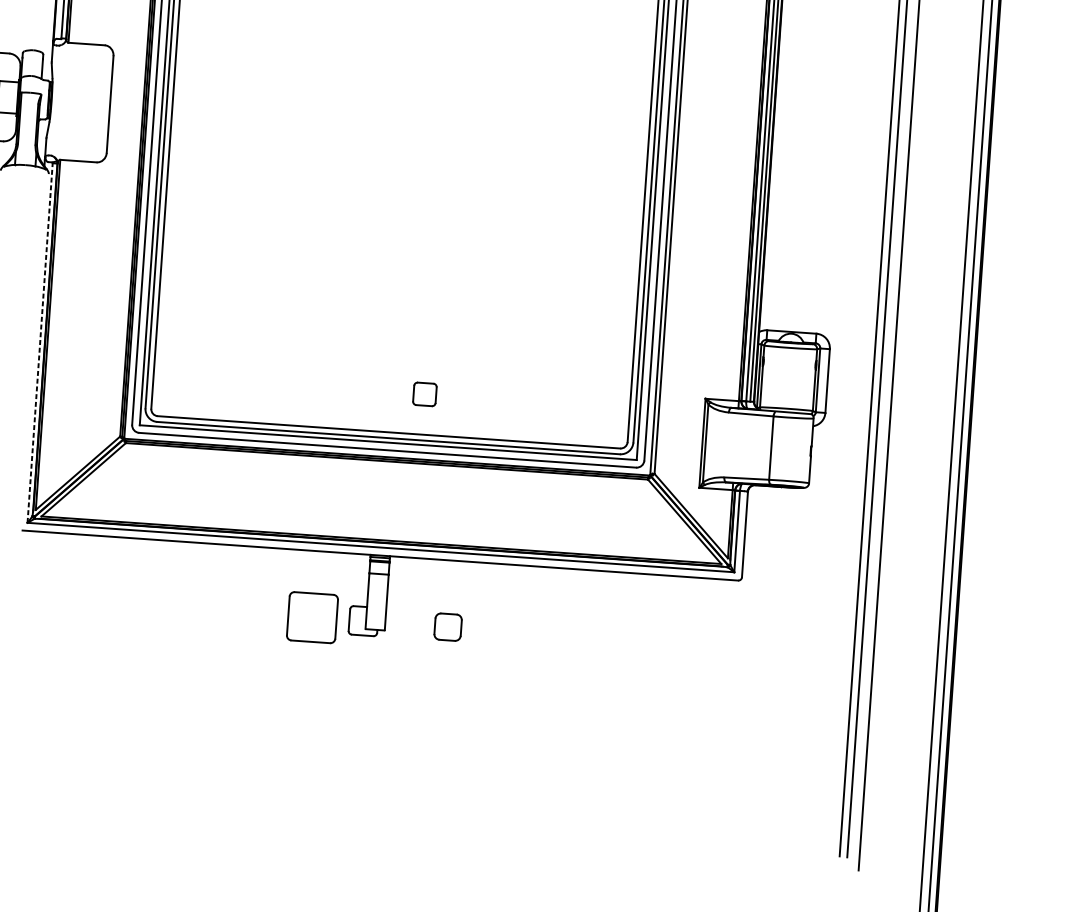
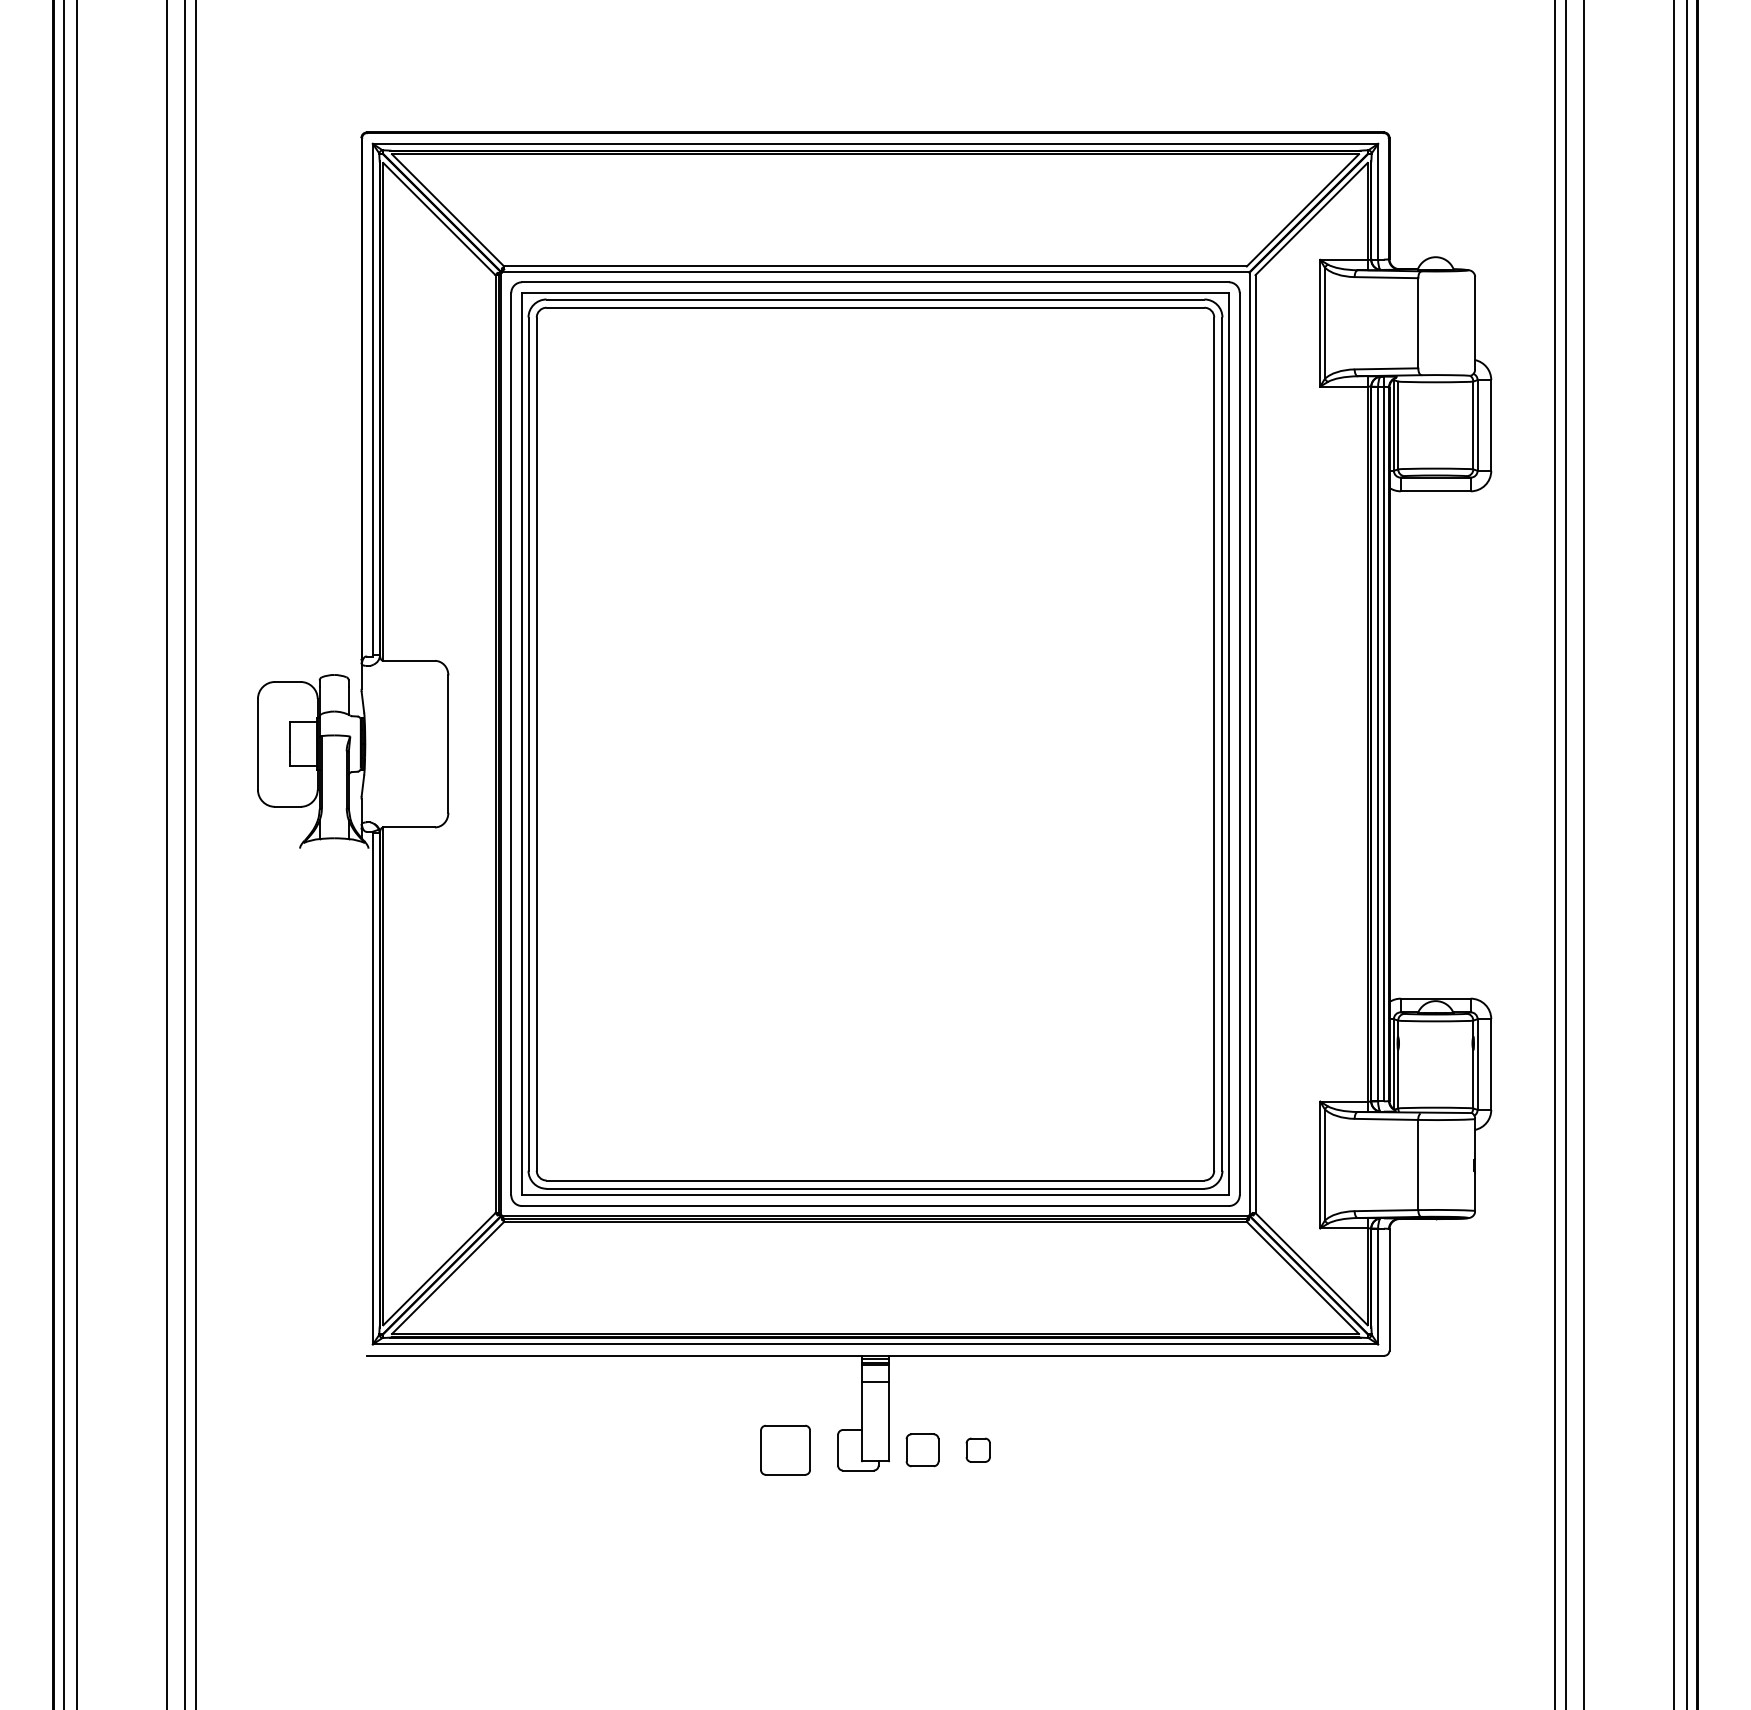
line: (39, 342) -> (372, 1088), dashed -> solid
part: (424, 394) -> (922, 1450), moved
part: (312, 617) -> (785, 1449), size x0.71
part: (447, 626) -> (977, 1449), size x0.62

